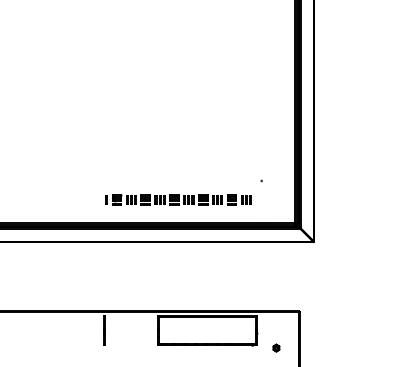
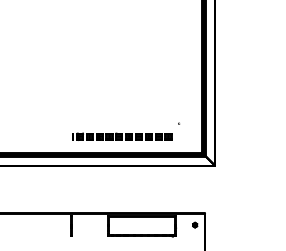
part: (276, 347) -> (195, 224), moved

